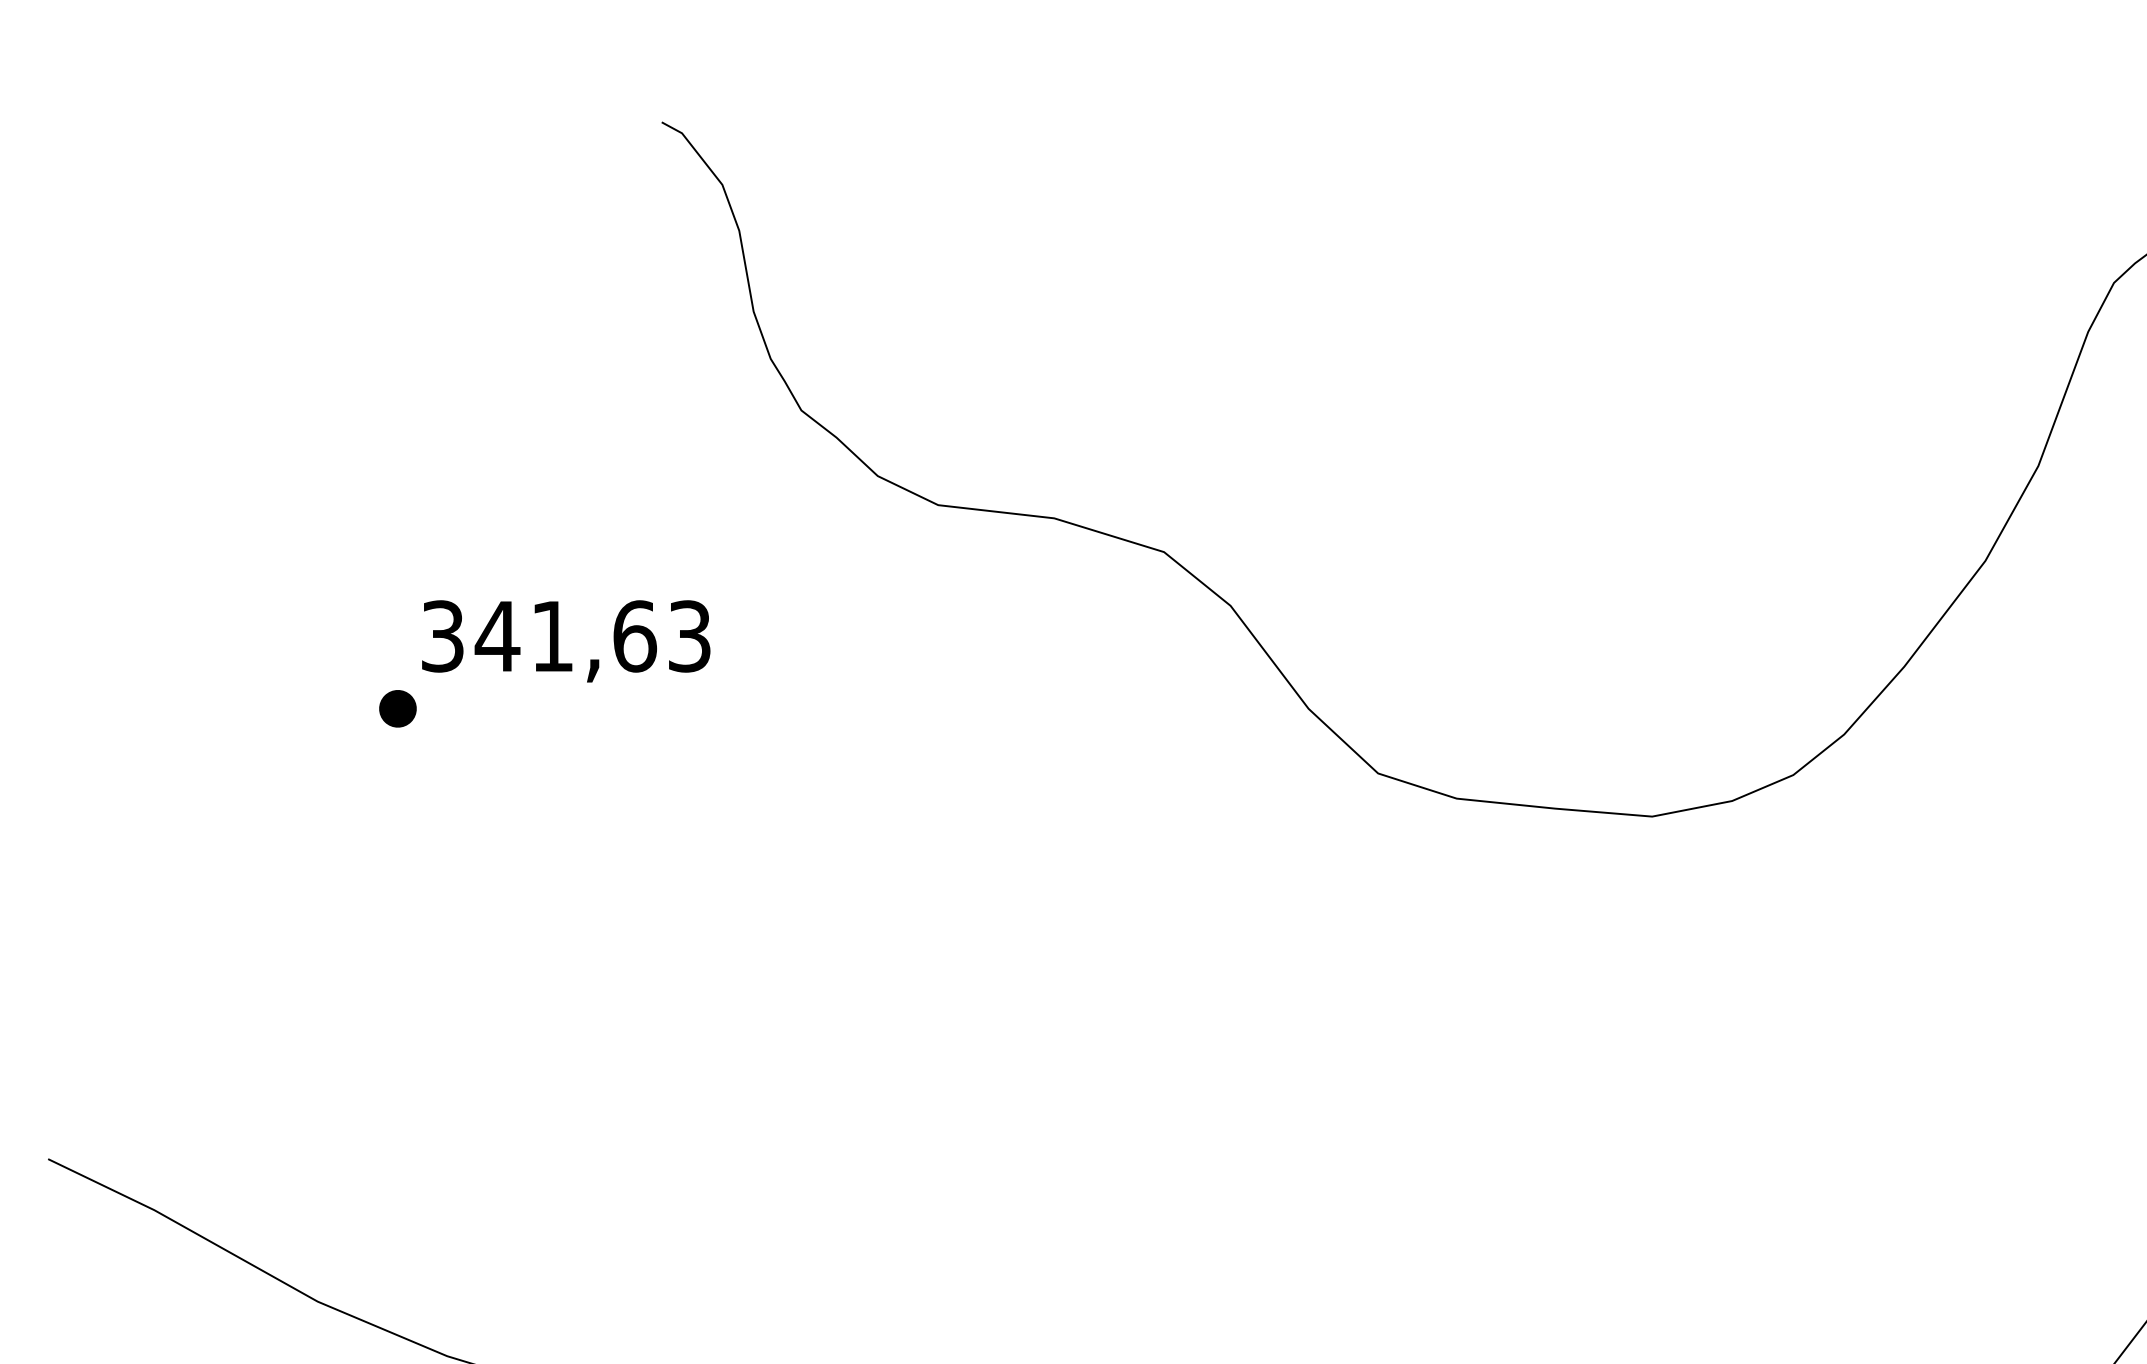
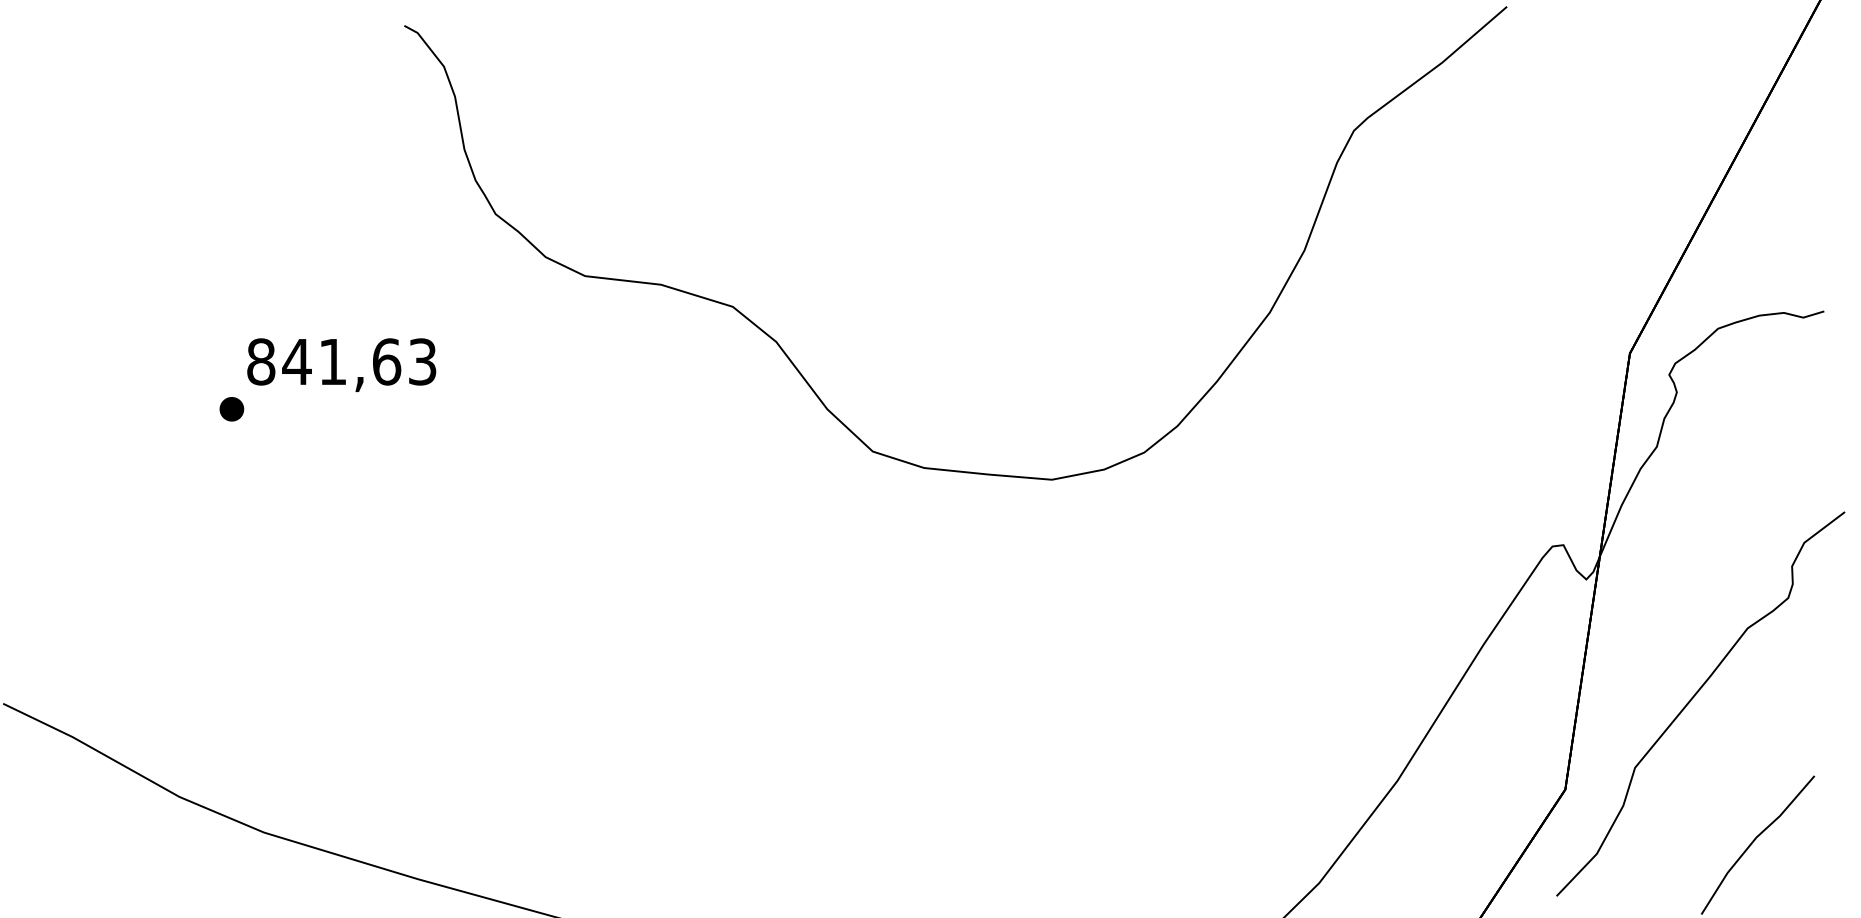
text: (443, 635) -> (261, 361), 341,63 -> 841,63

